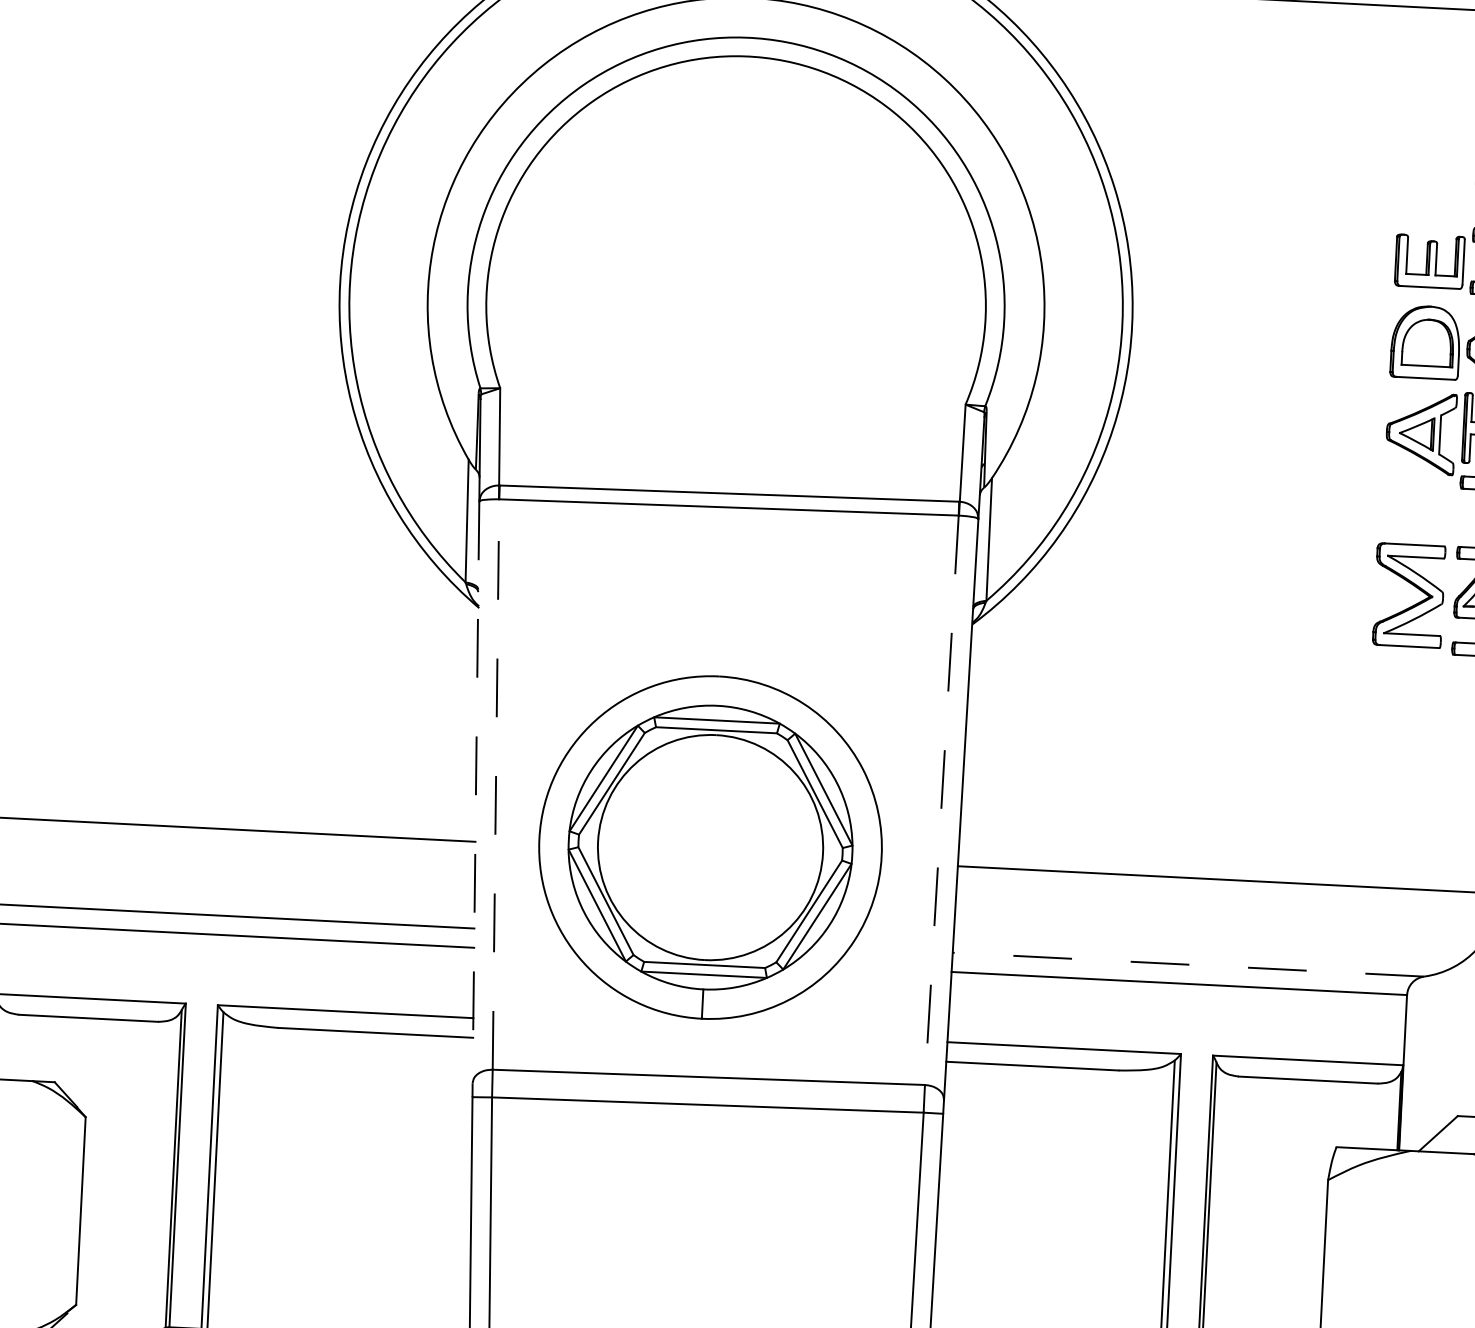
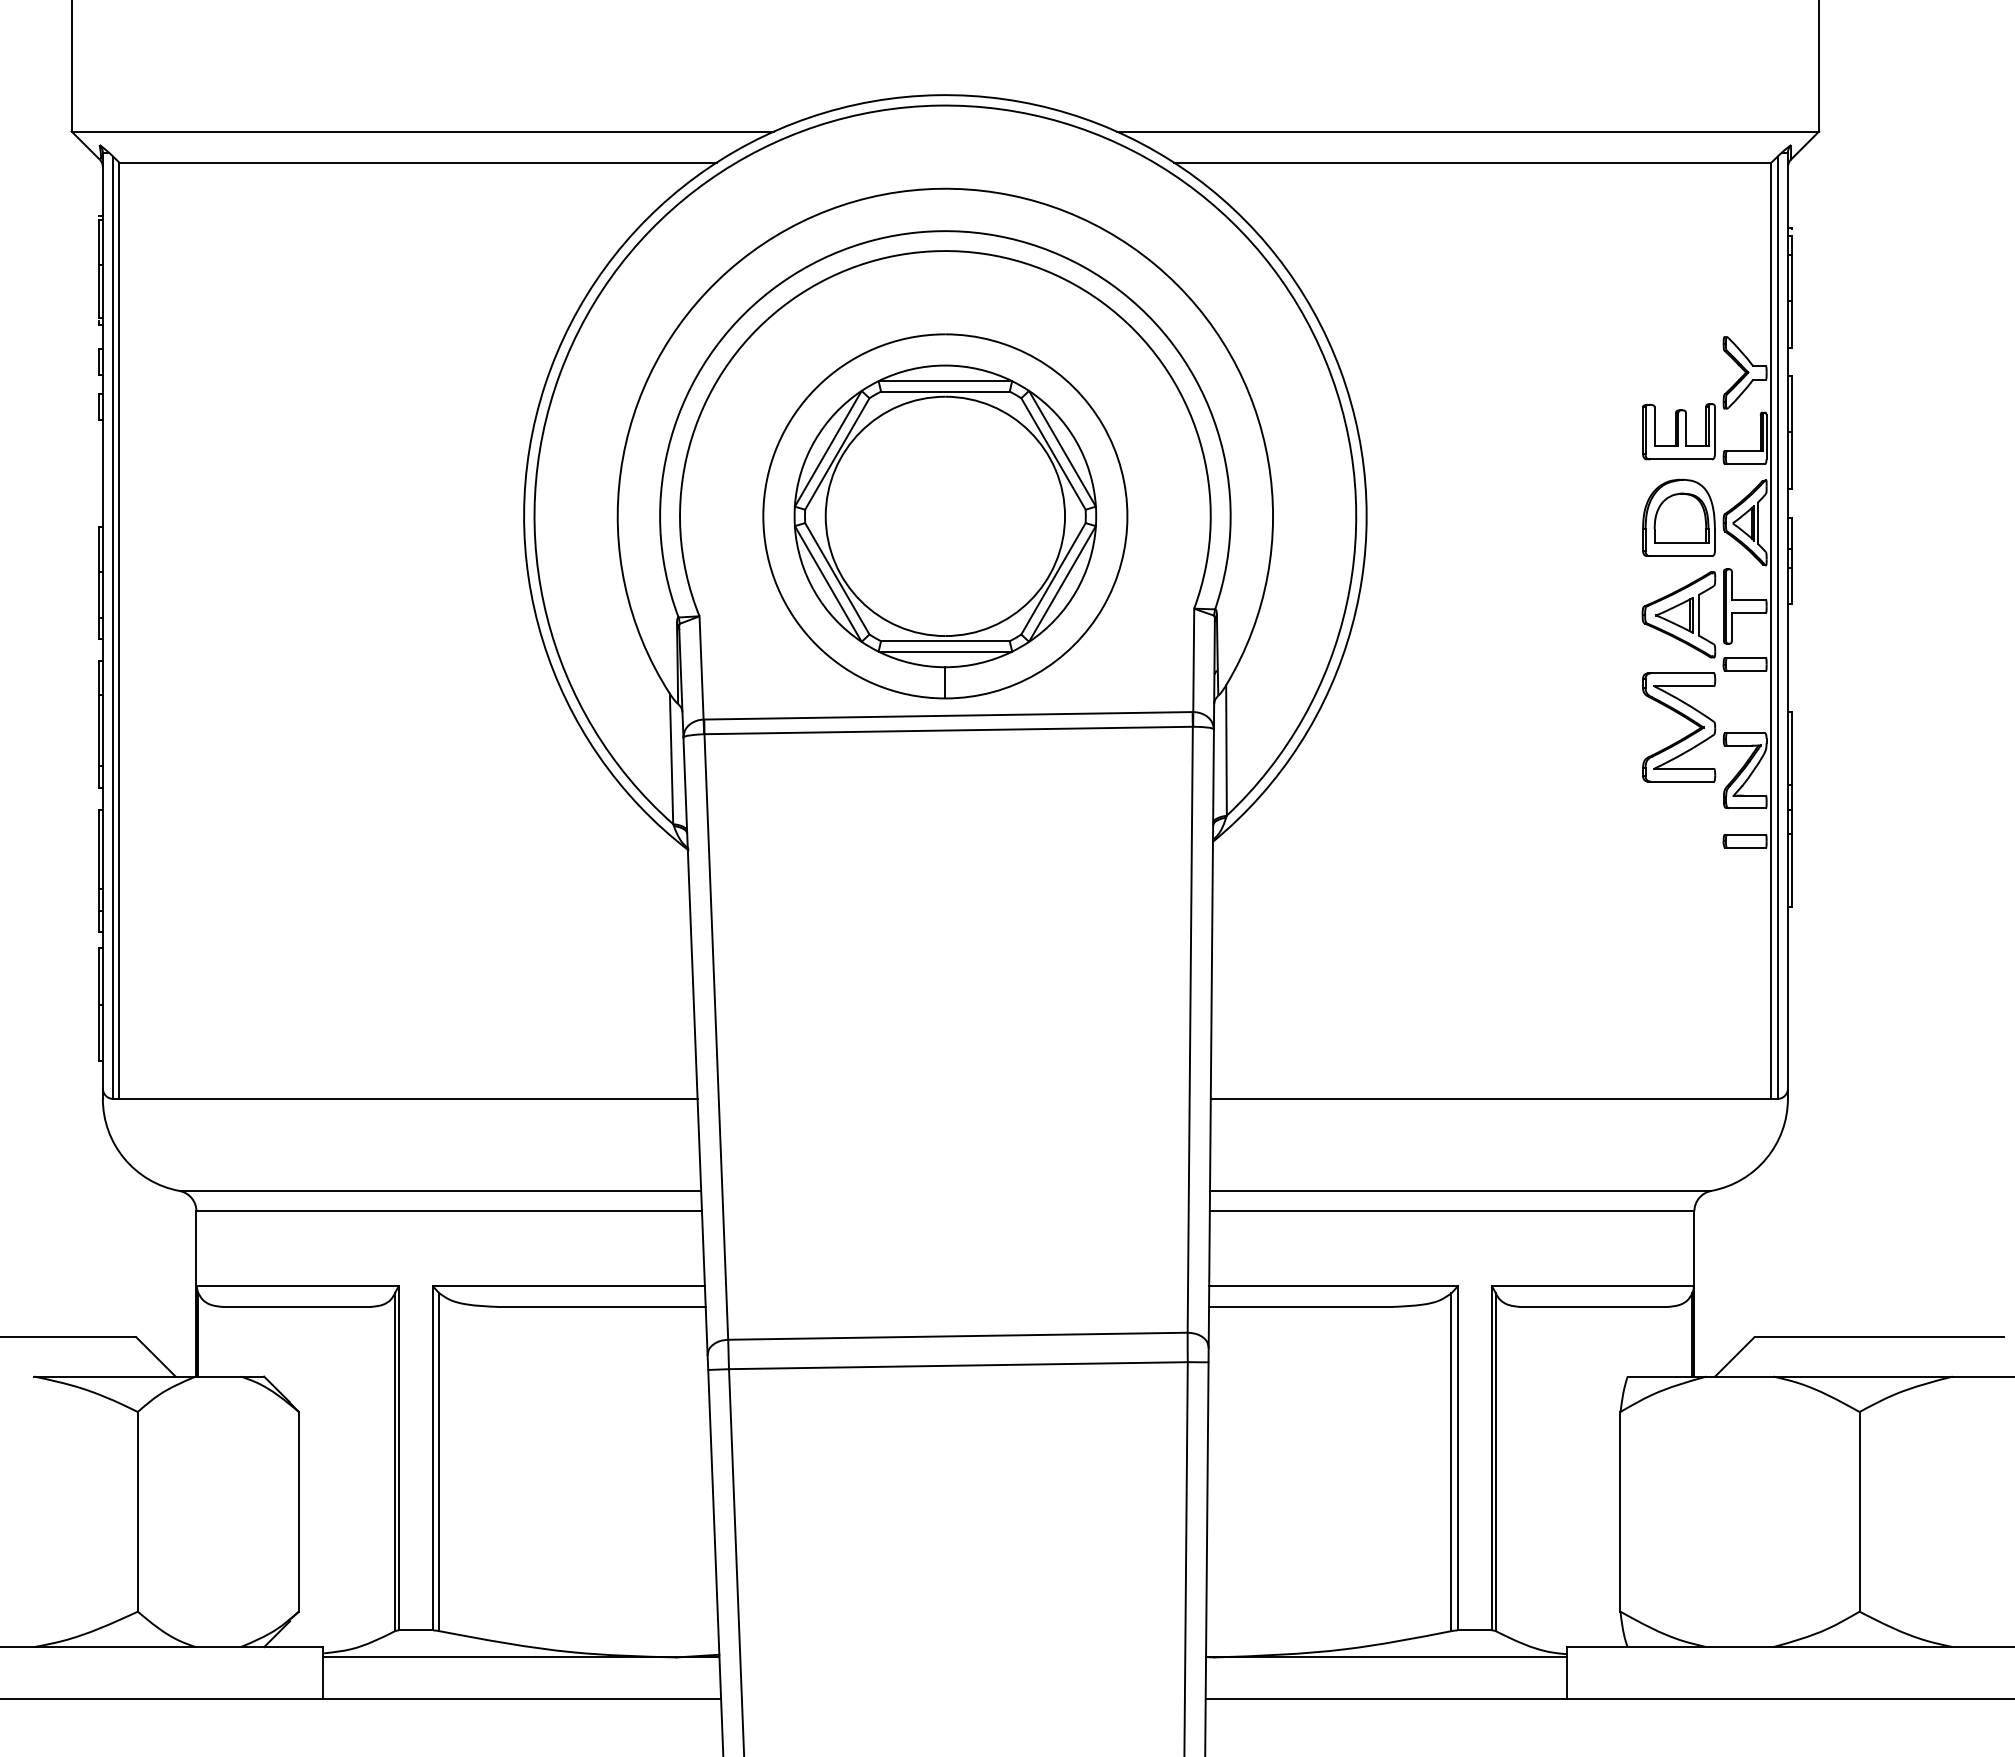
part: (1416, 588) -> (1686, 719), moved
line: (496, 784) -> (716, 1036), dashed -> solid
line: (475, 792) -> (695, 1046), dashed -> solid
line: (942, 800) -> (1190, 1029), dashed -> solid
part: (710, 847) -> (945, 516), moved
line: (1188, 964) -> (1460, 1190), dashed -> solid

